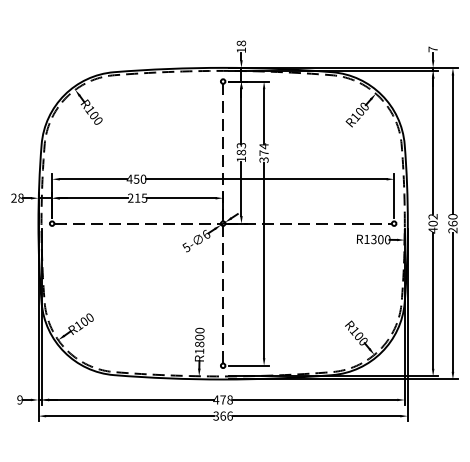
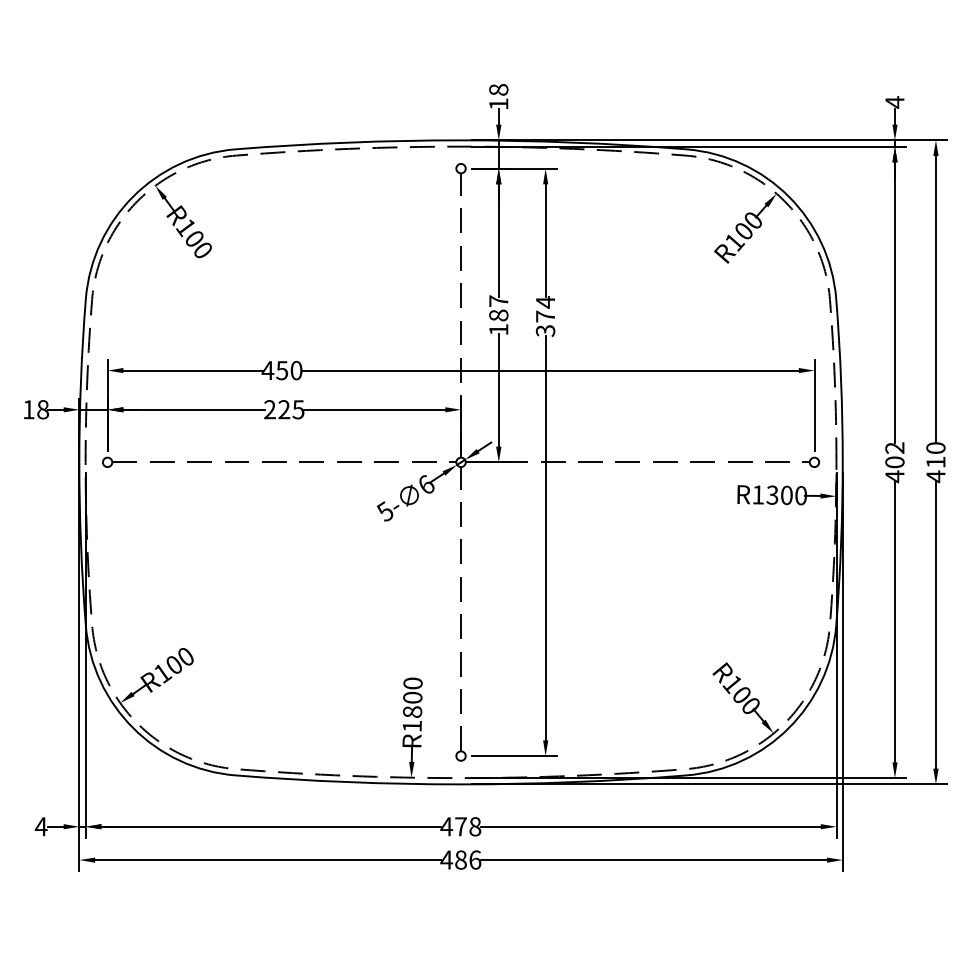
text: (432, 49) -> (893, 102), 7 -> 4
text: (241, 145) -> (498, 300), 183 -> 187
text: (13, 197) -> (27, 408), 28 -> 18
text: (137, 197) -> (283, 408), 215 -> 225
text: (452, 226) -> (935, 468), 260 -> 410
text: (20, 399) -> (42, 825), 9 -> 4
text: (219, 415) -> (453, 858), 366 -> 486

